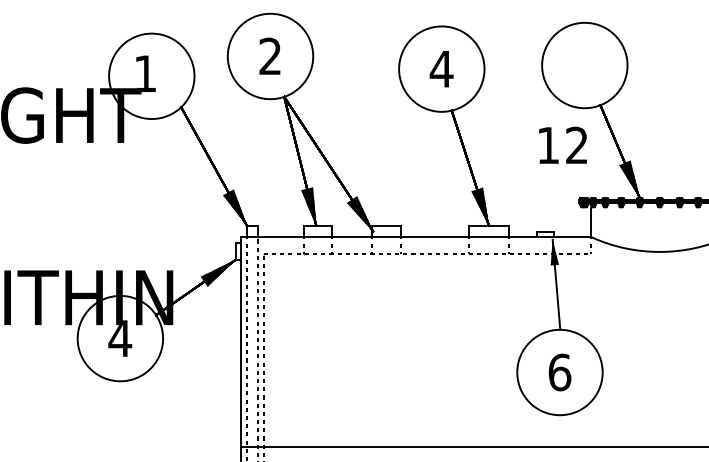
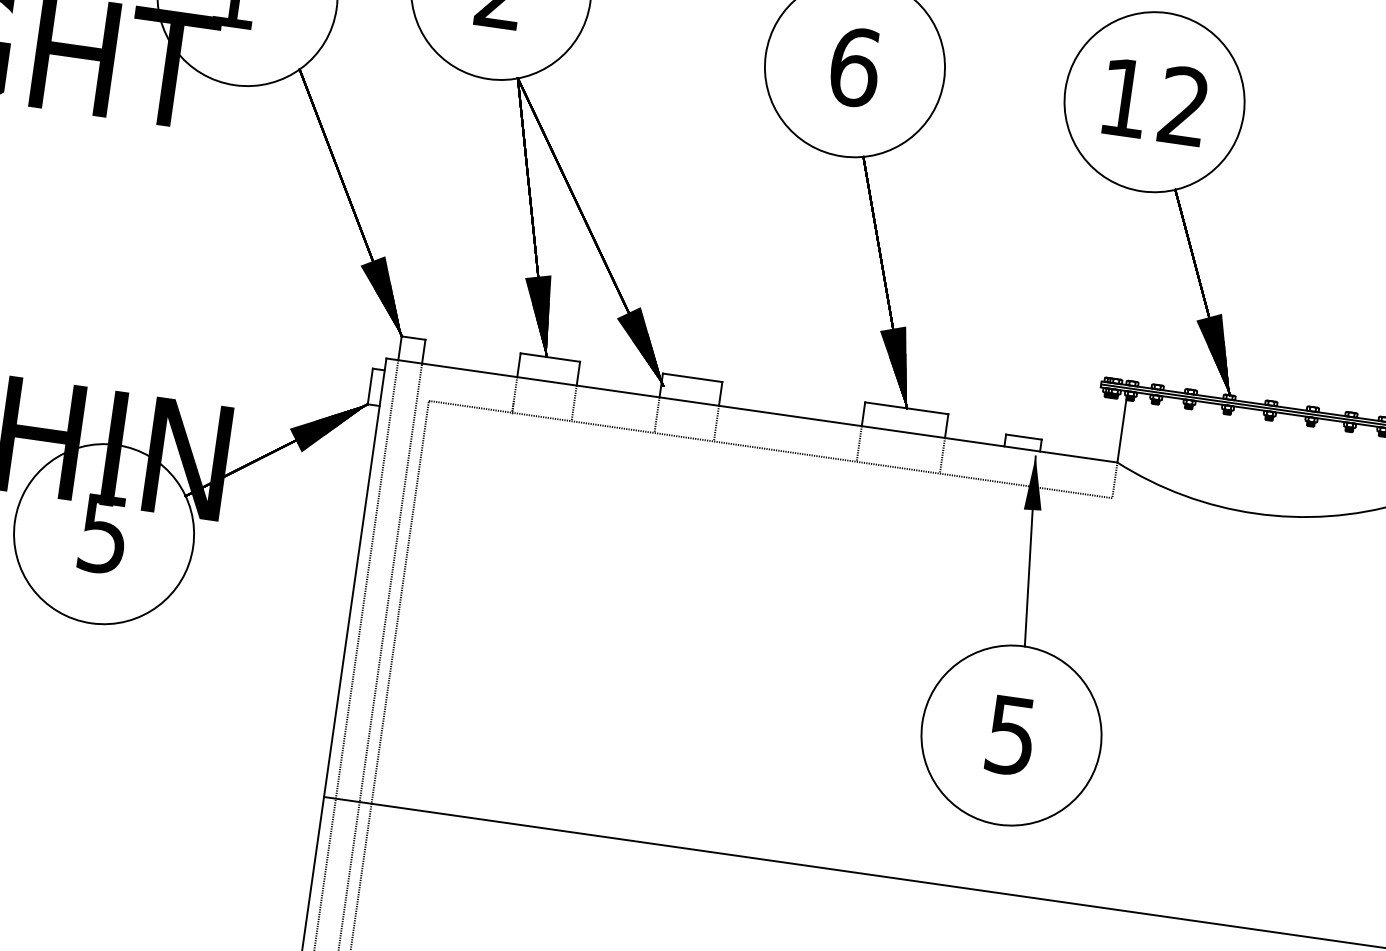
text: (441, 68) -> (854, 65), 4 -> 6
text: (562, 144) -> (1154, 99), moved
text: (120, 338) -> (104, 534), 4 -> 5
text: (559, 372) -> (1010, 735), 6 -> 5

